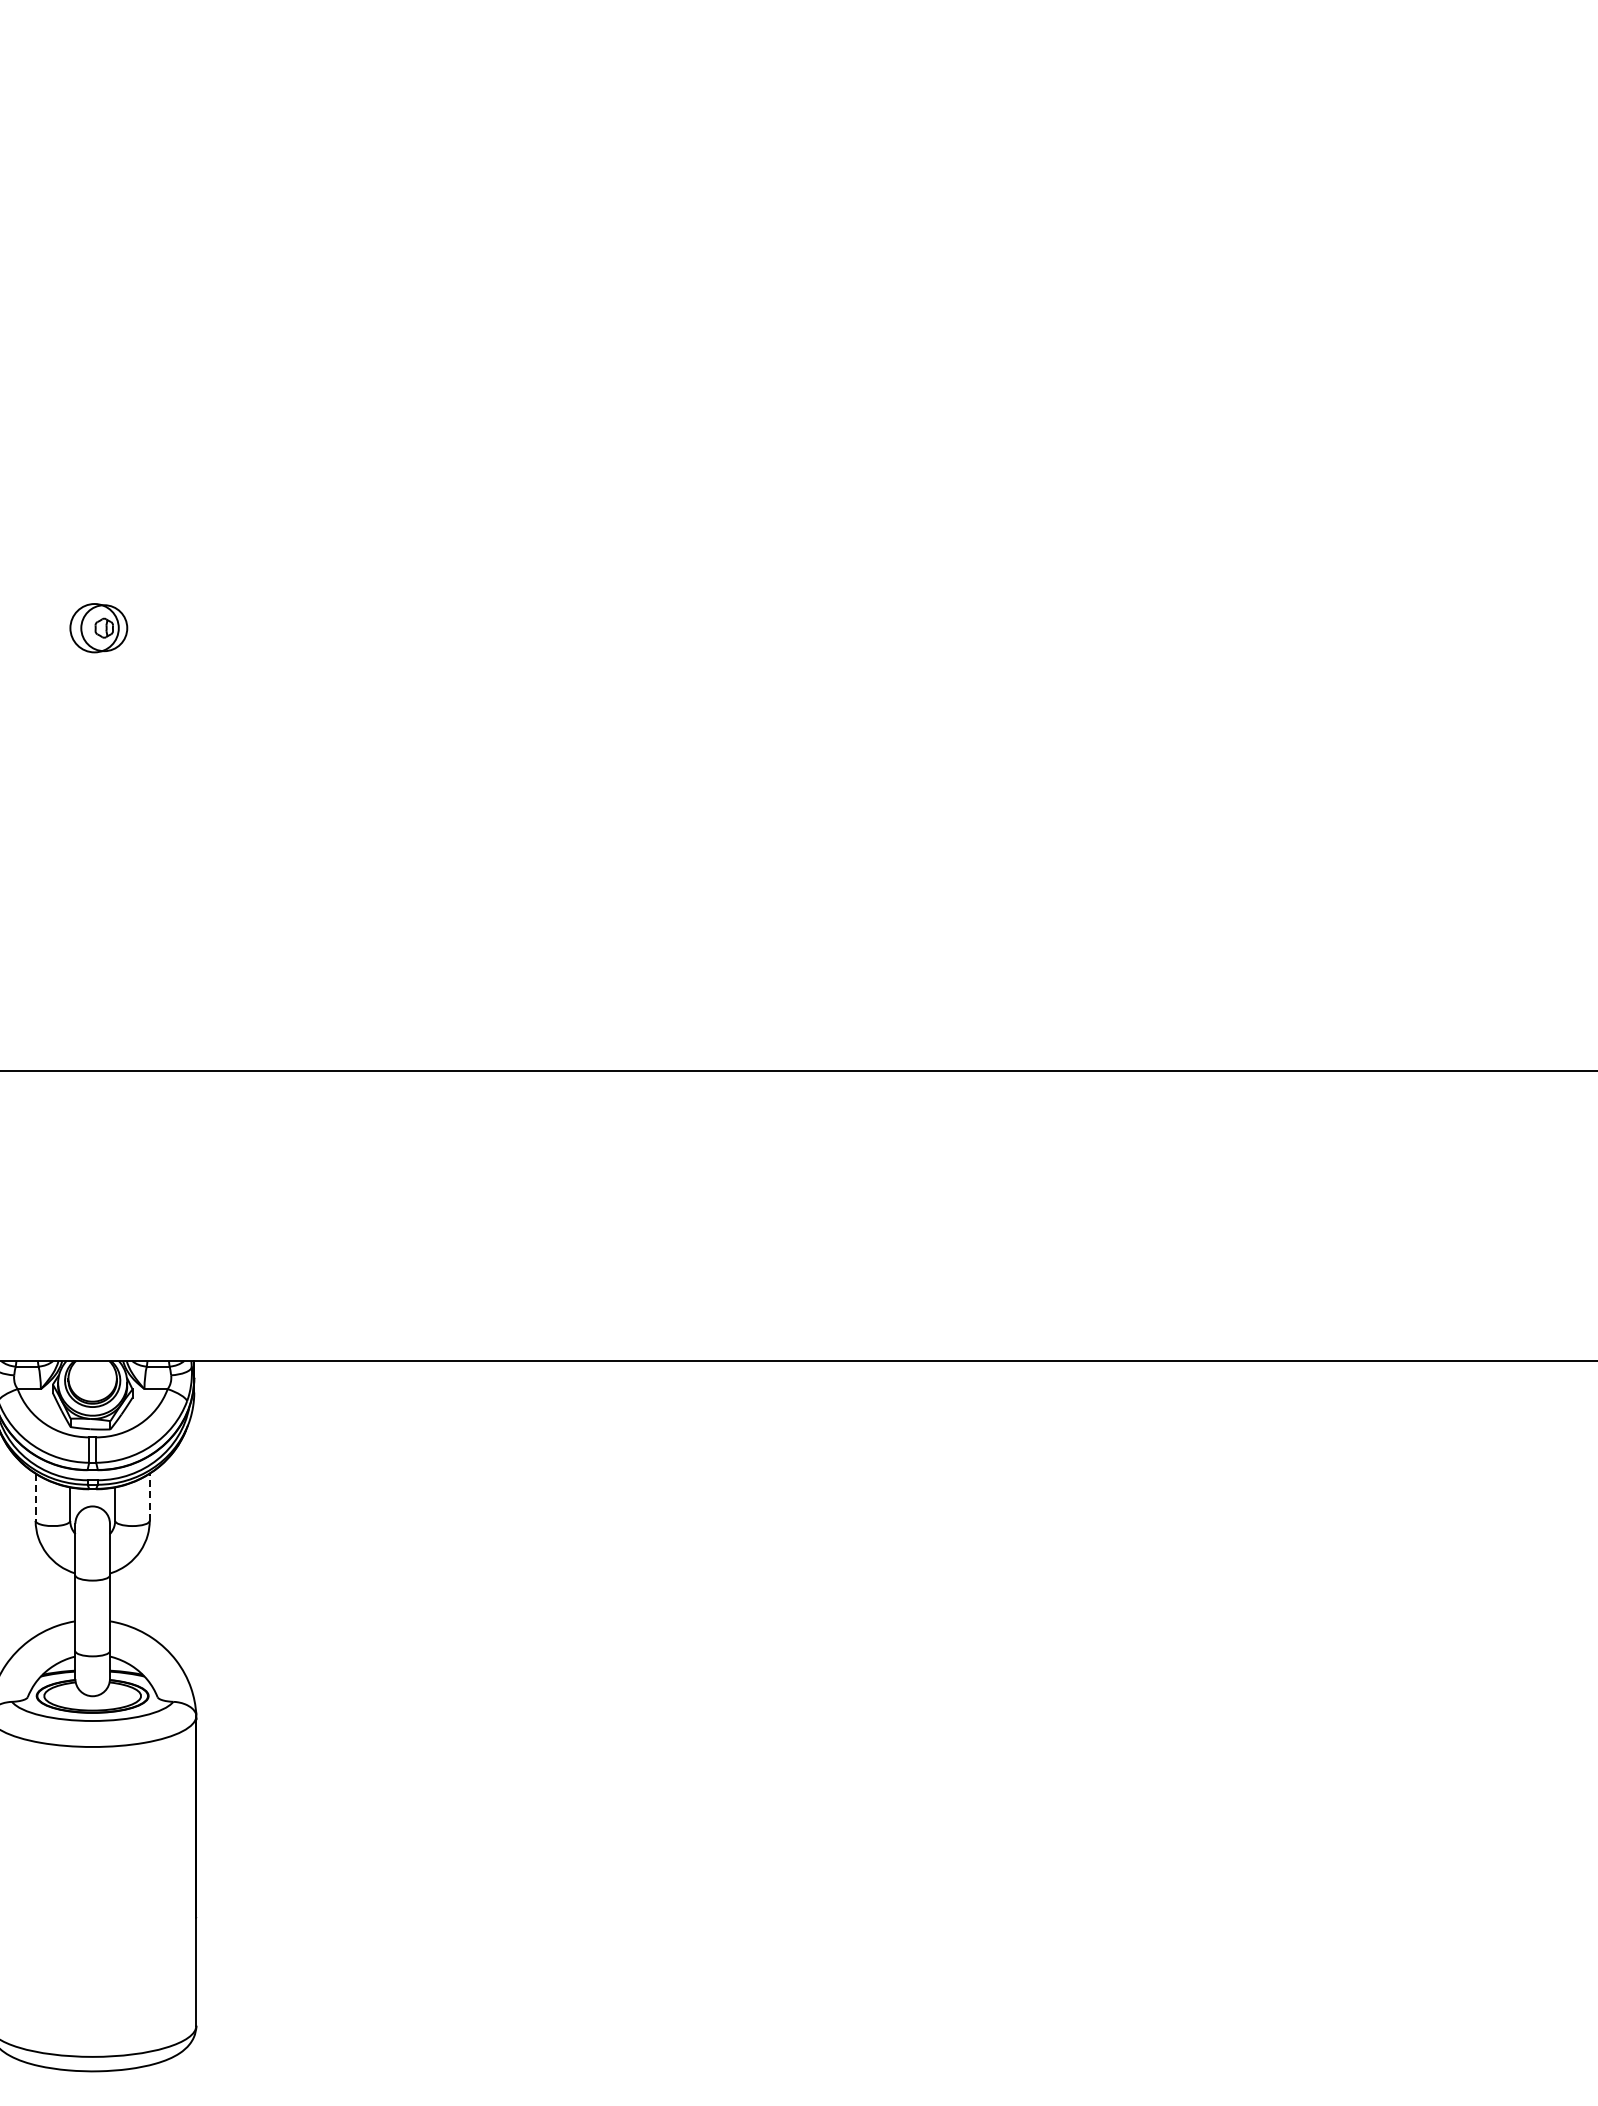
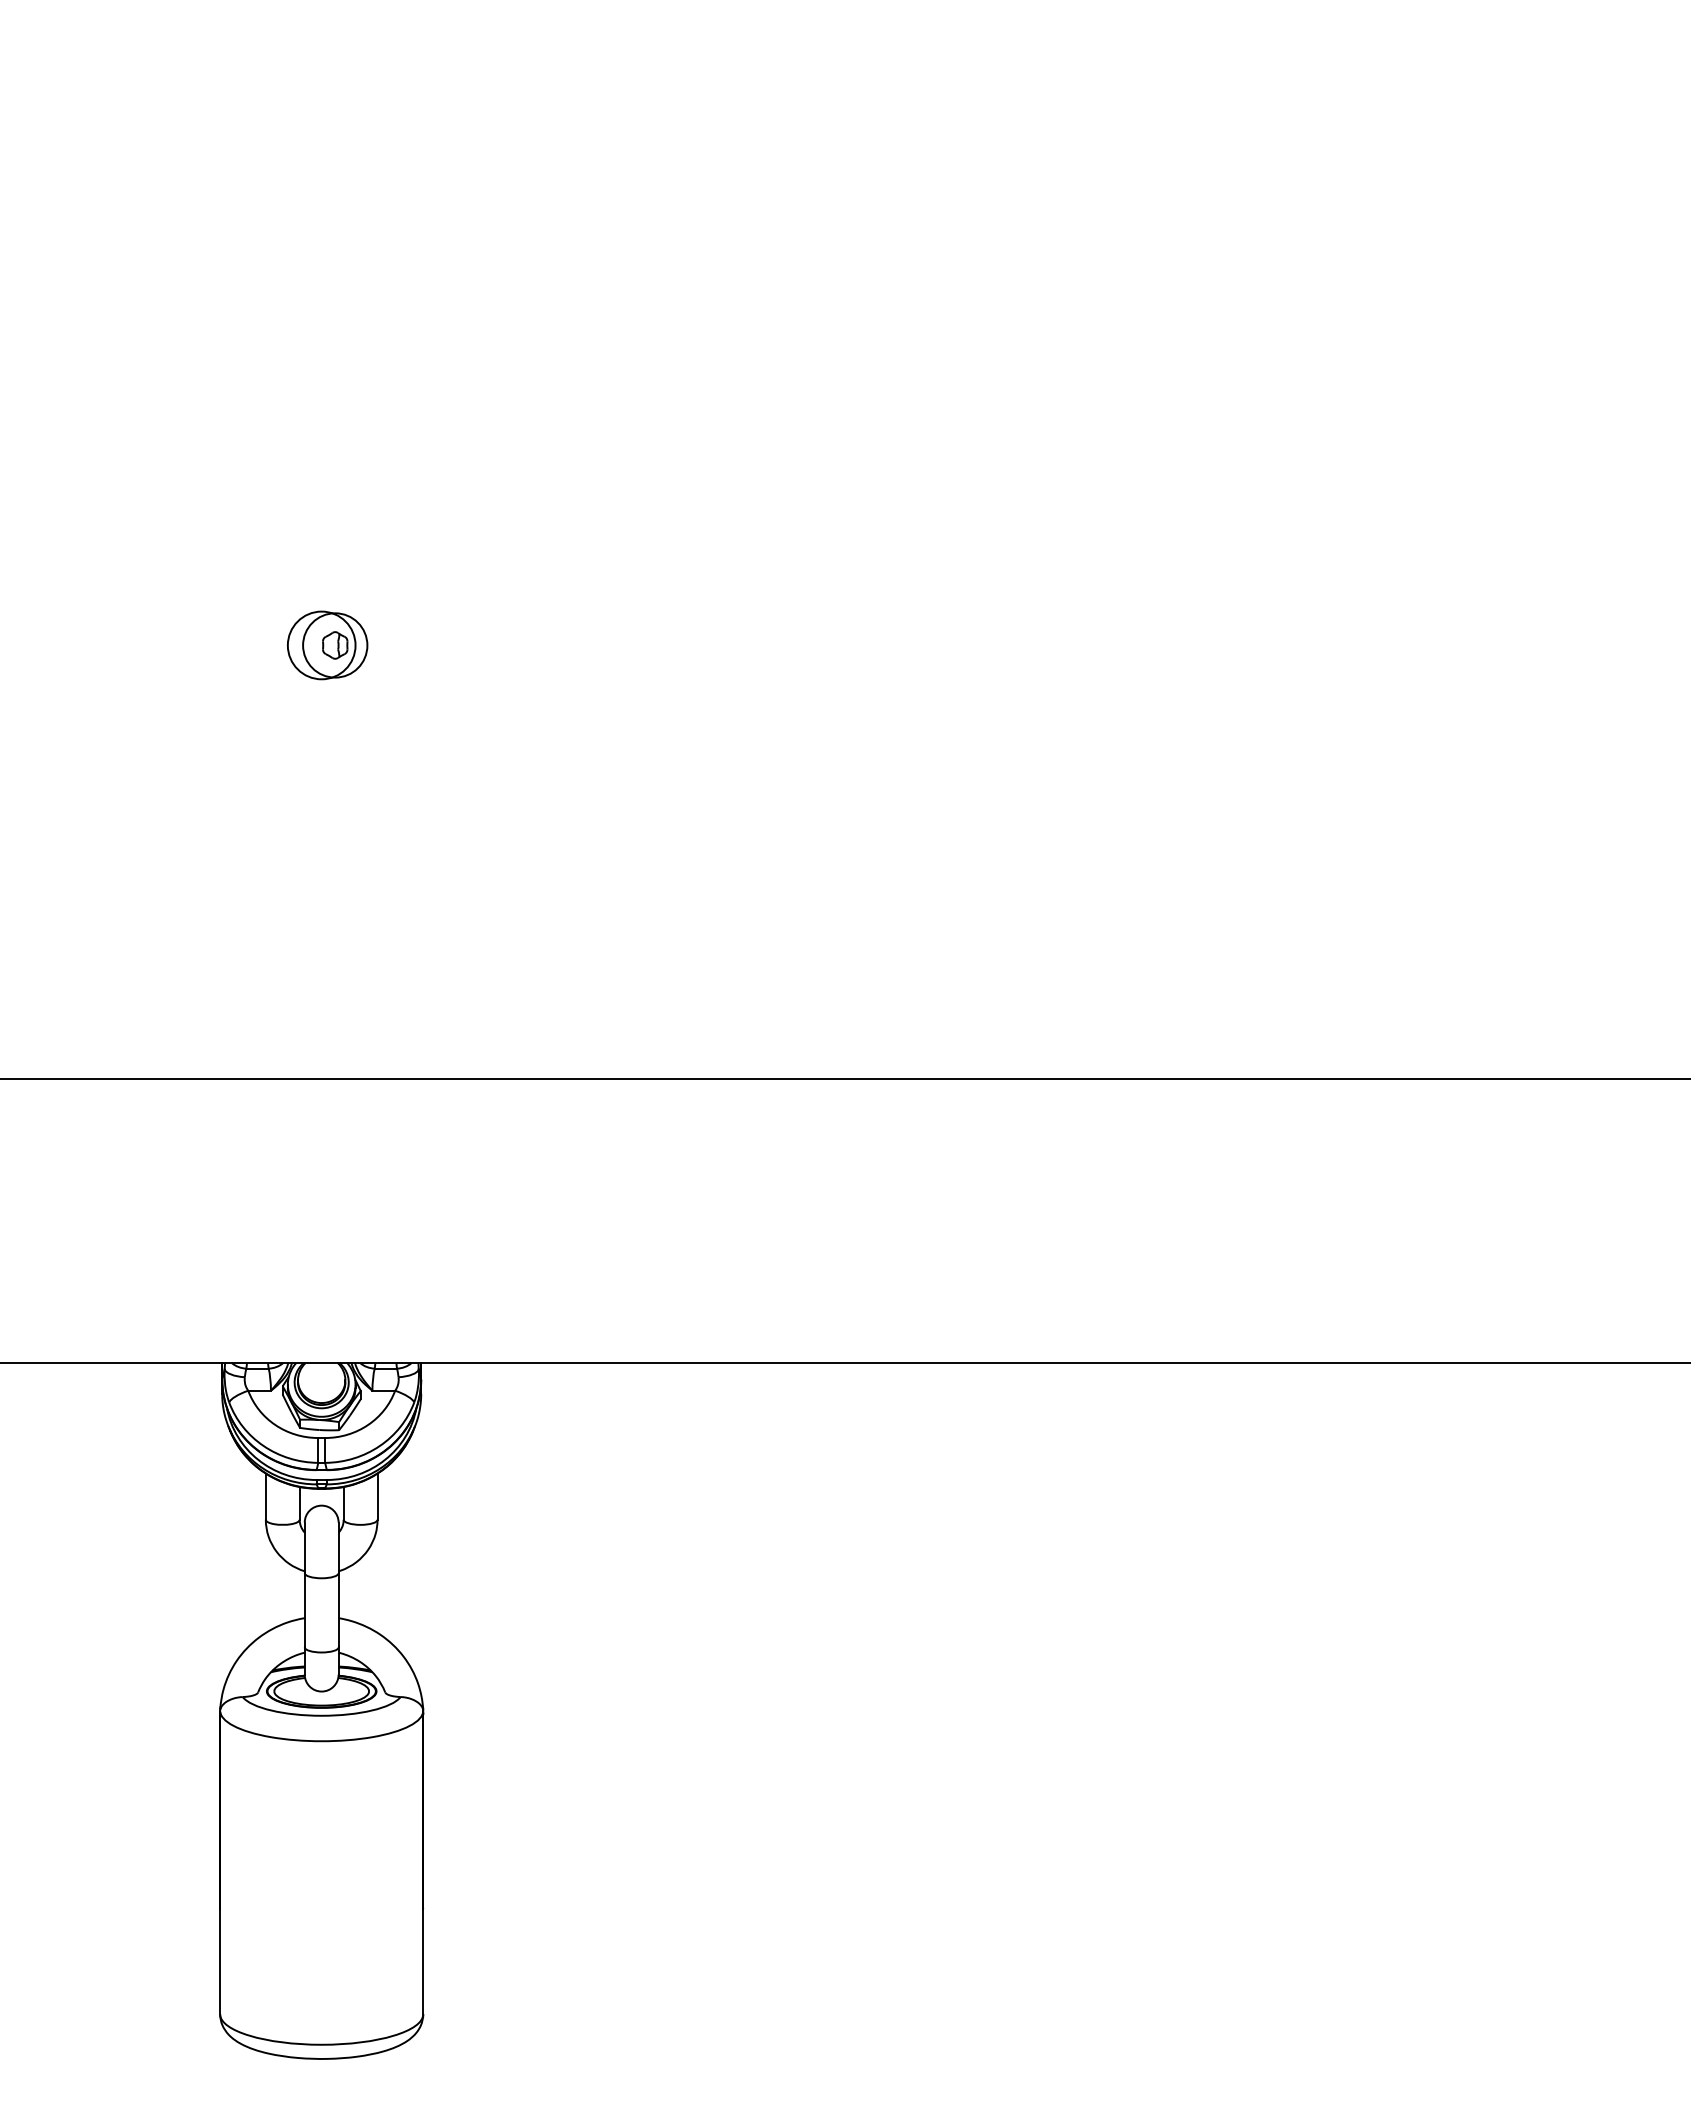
part: (98, 628) -> (327, 645), size x1.43
line: (149, 1497) -> (377, 1496), dashed -> solid
line: (35, 1498) -> (265, 1497), dashed -> solid

